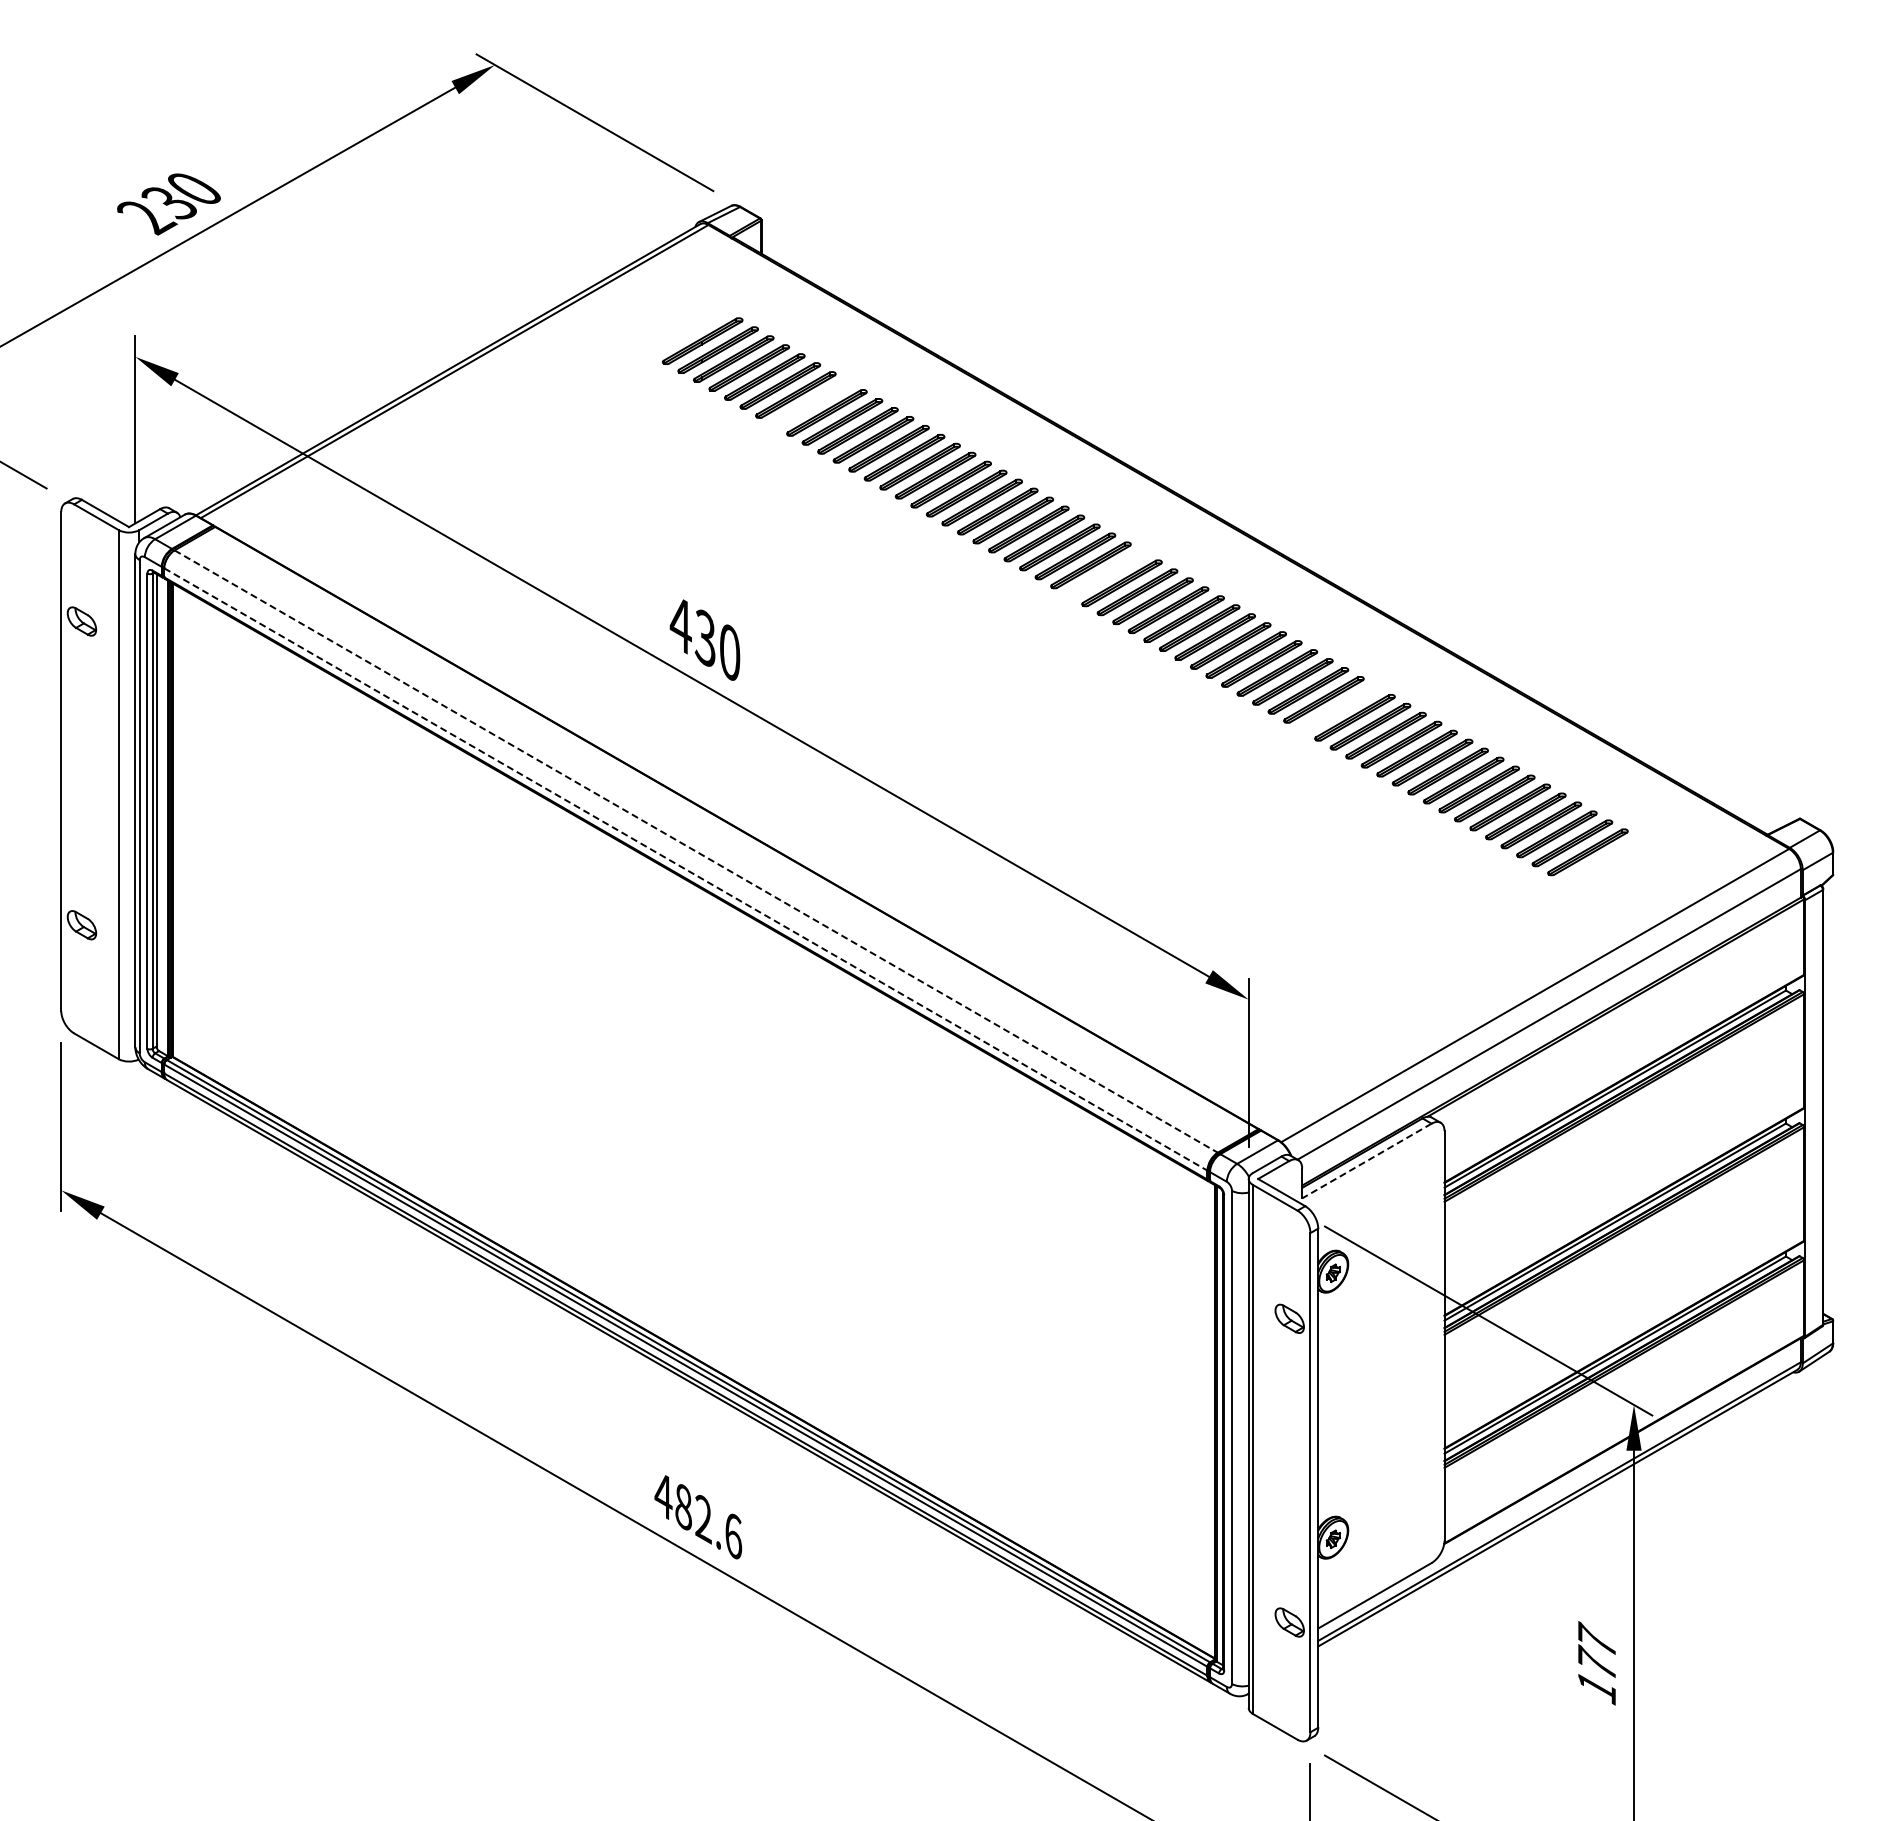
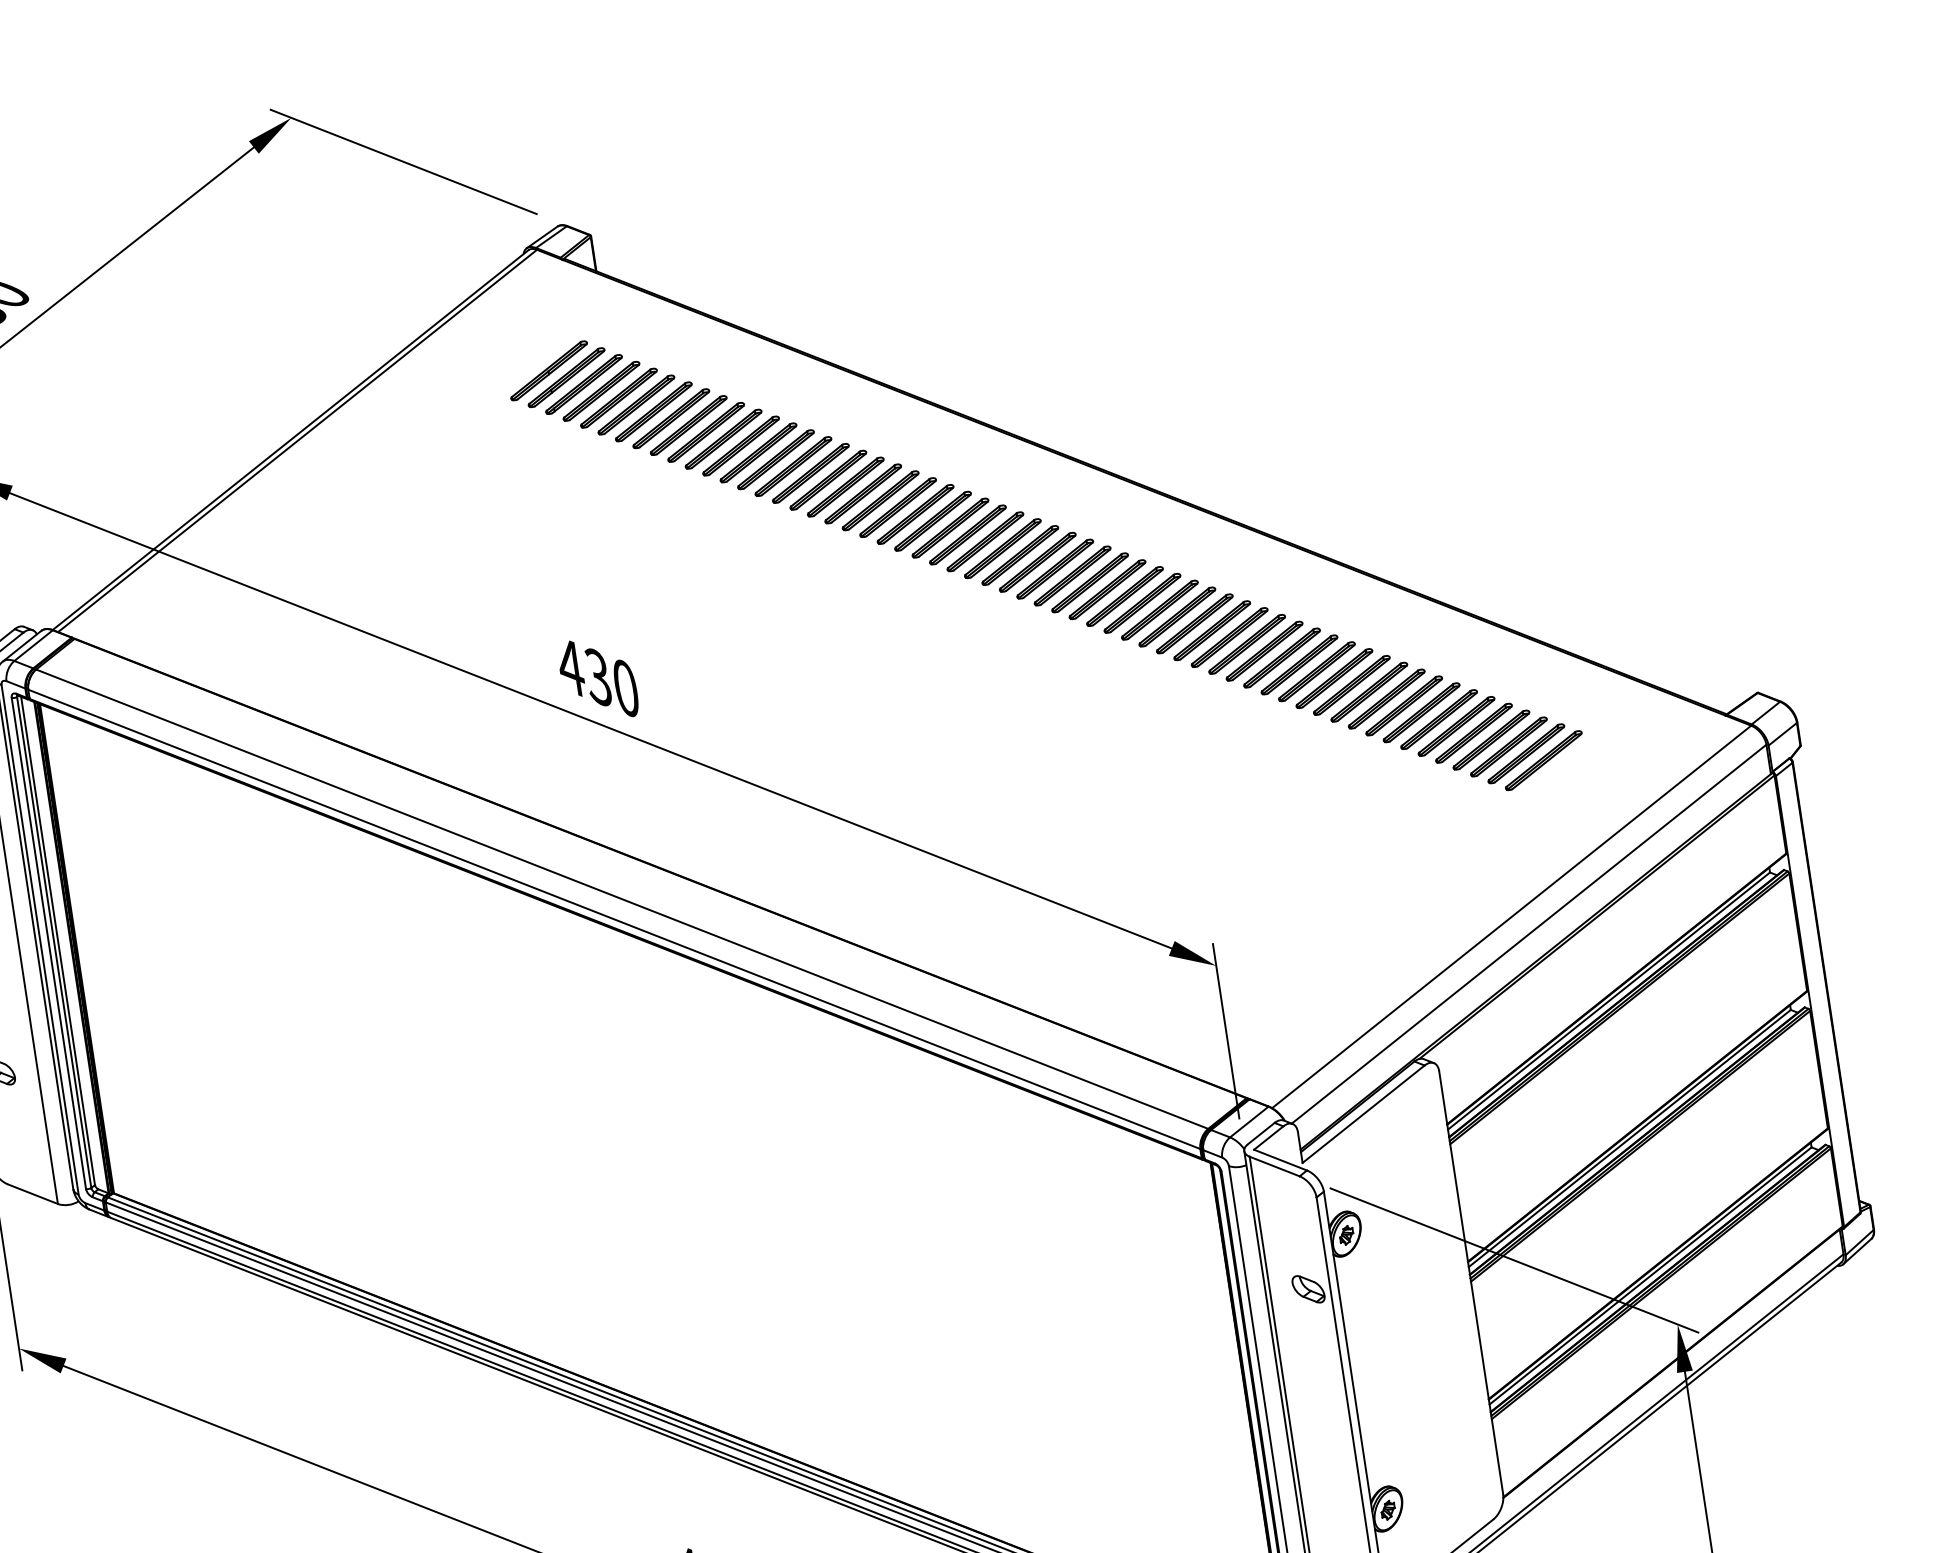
part: (811, 403) -> (671, 418), added
part: (1106, 574) -> (1002, 548), added
part: (1339, 708) -> (1264, 650), added
line: (696, 851) -> (622, 899), dashed -> solid
line: (686, 869) -> (614, 919), dashed -> solid
line: (1366, 1161) -> (1363, 1114), dashed -> solid

